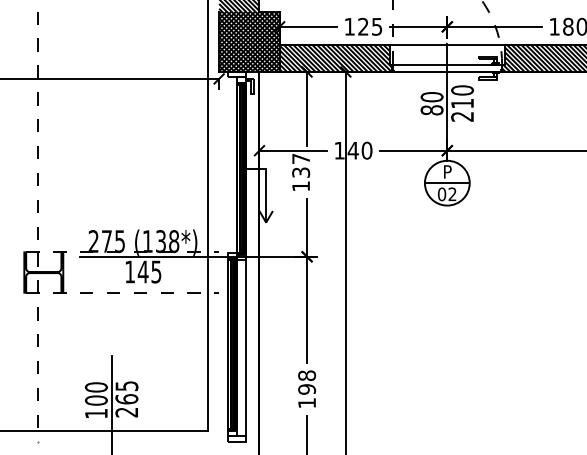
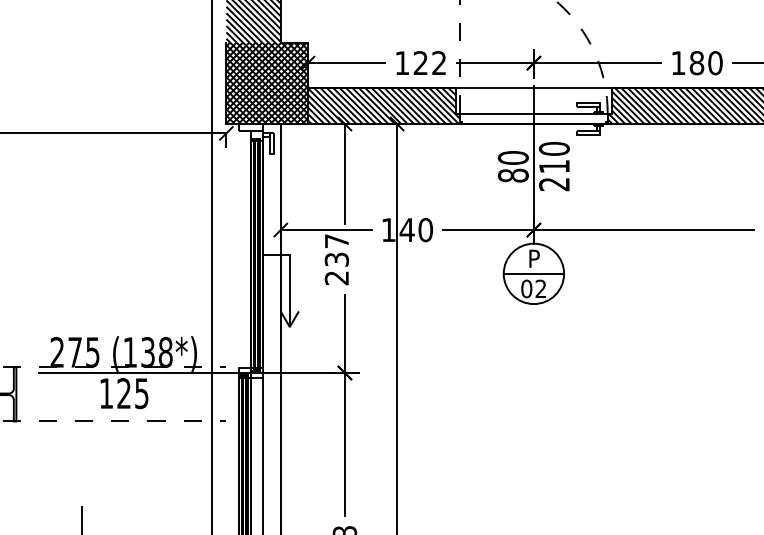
text: (377, 26) -> (439, 62), 125 -> 122
text: (300, 186) -> (336, 278), 137 -> 237
text: (142, 271) -> (123, 392), 145 -> 125

